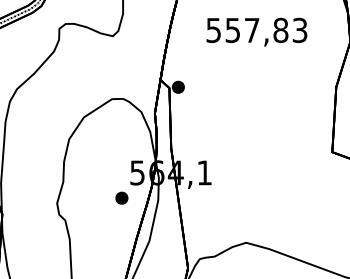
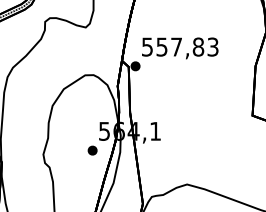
text: (257, 32) -> (180, 48), moved

